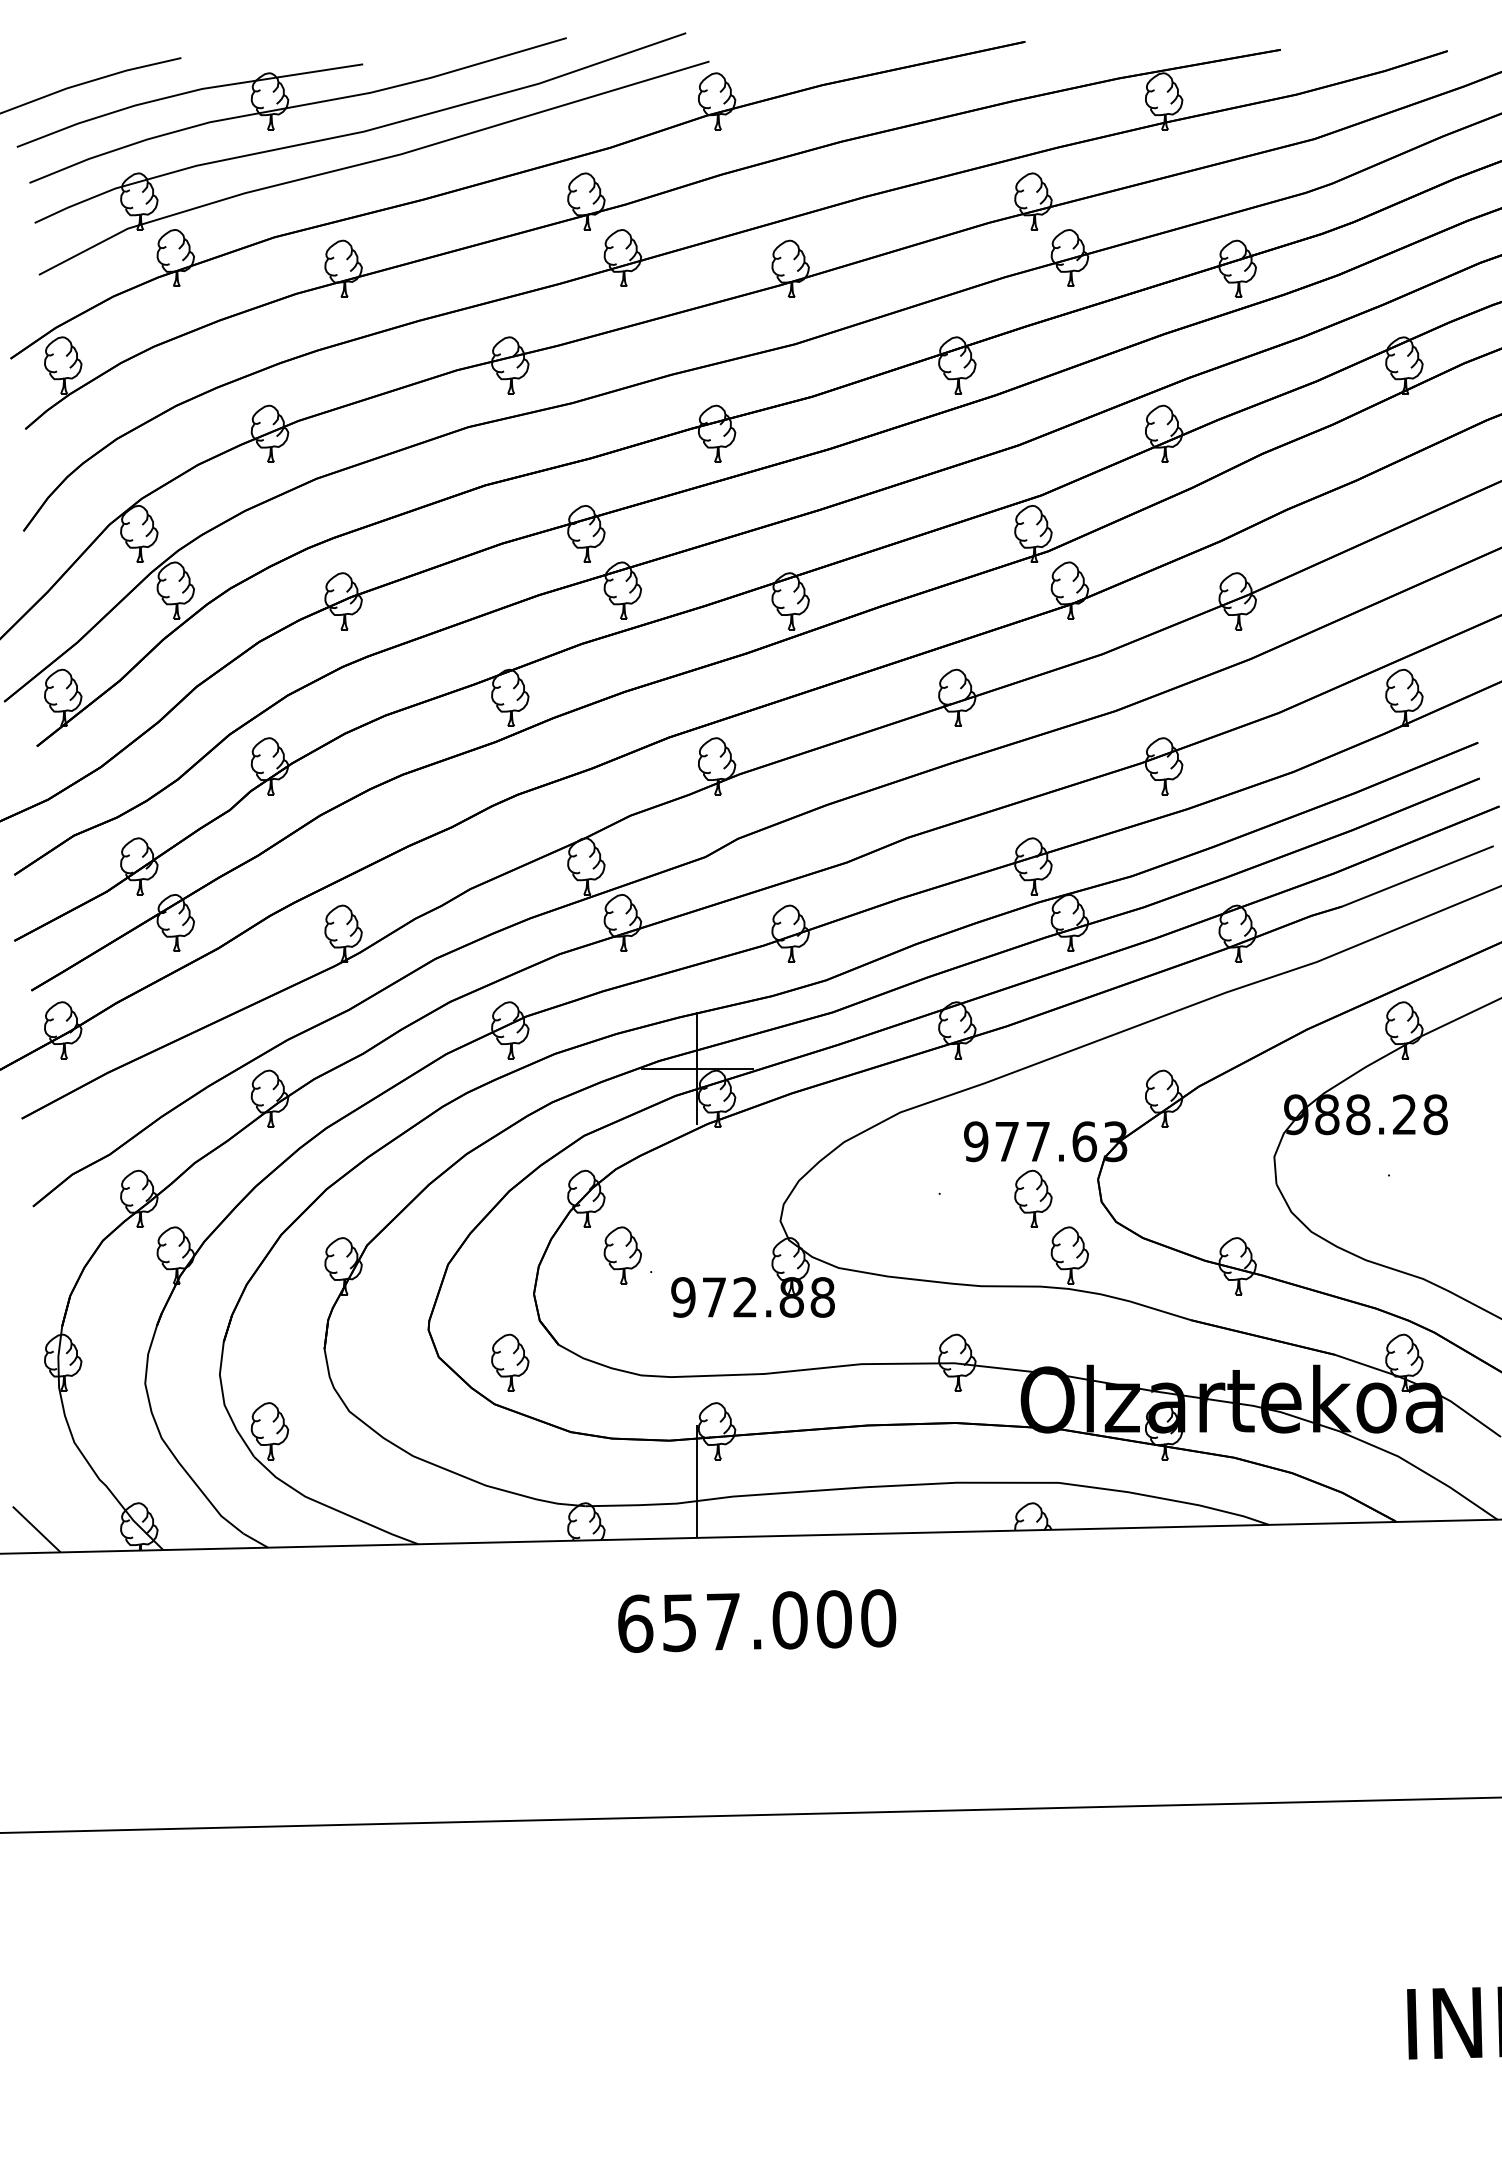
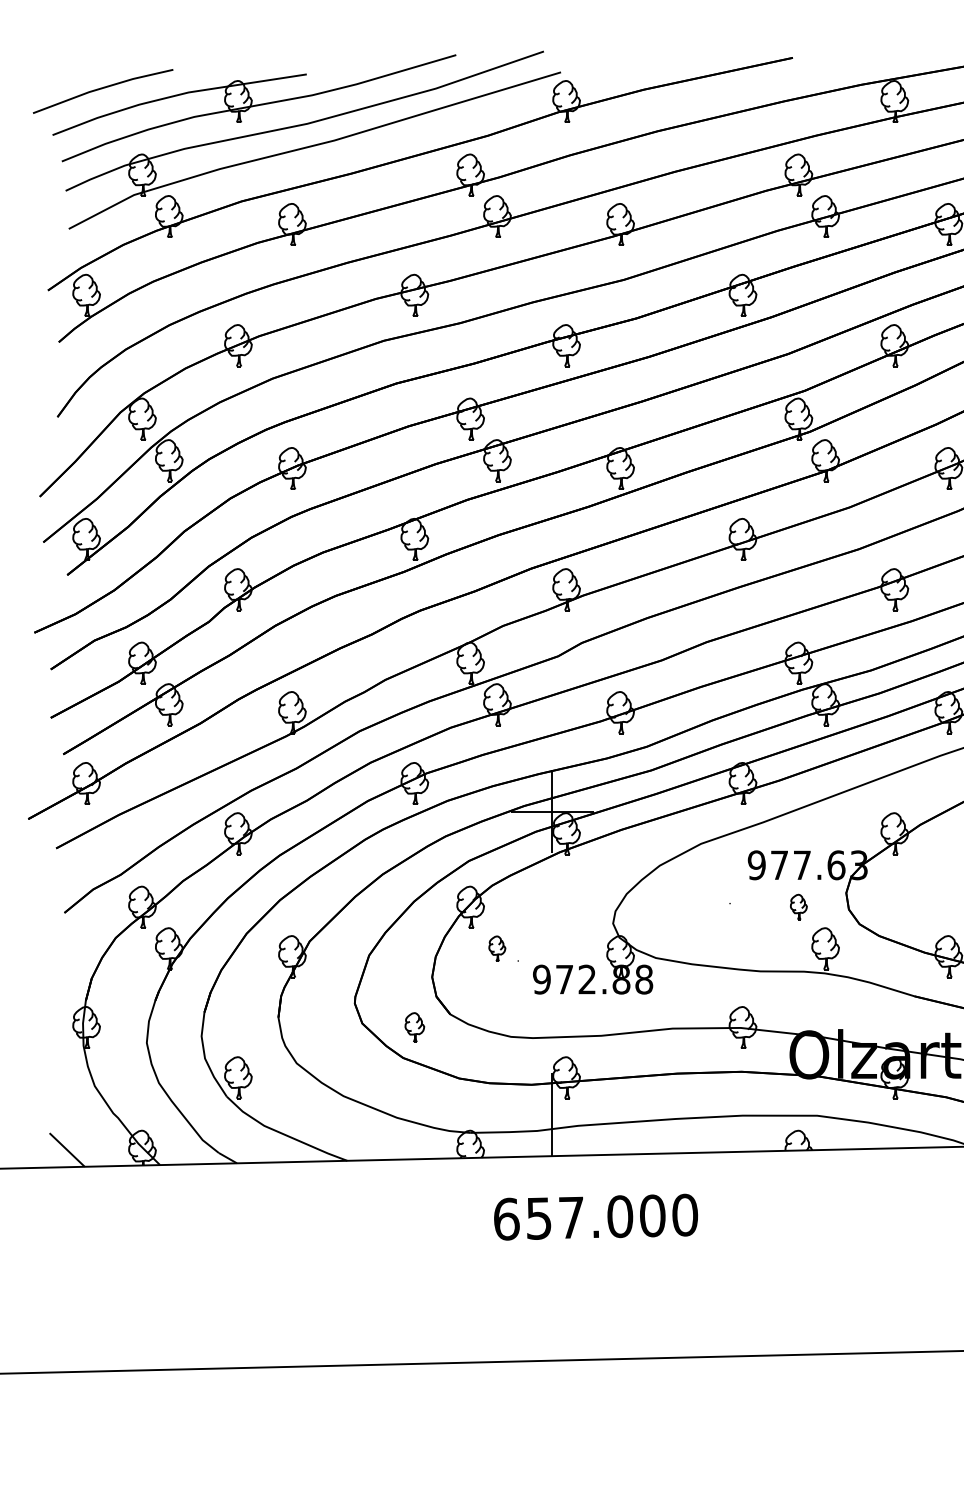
part: (1033, 1198) -> (798, 906), size x0.6
part: (622, 1255) -> (497, 948), size x0.6
part: (510, 1362) -> (414, 1027), size x0.7

